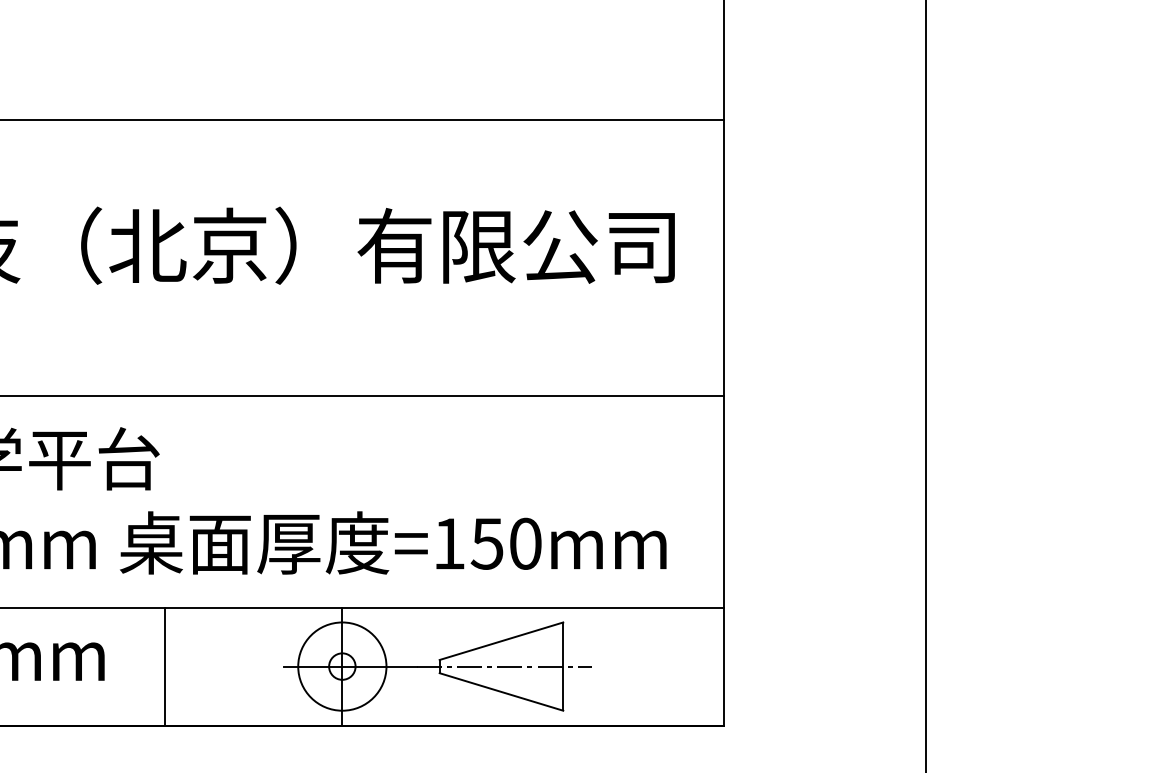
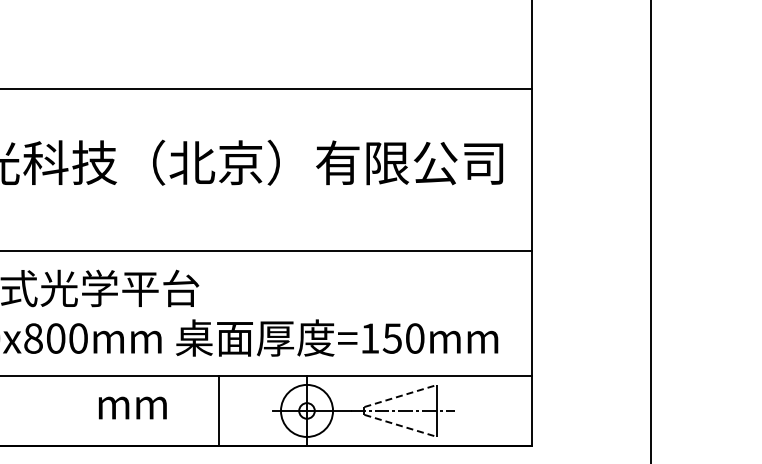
line: (502, 640) -> (401, 395), solid -> dashed
line: (165, 665) -> (218, 410), moved
line: (502, 692) -> (401, 426), solid -> dashed

